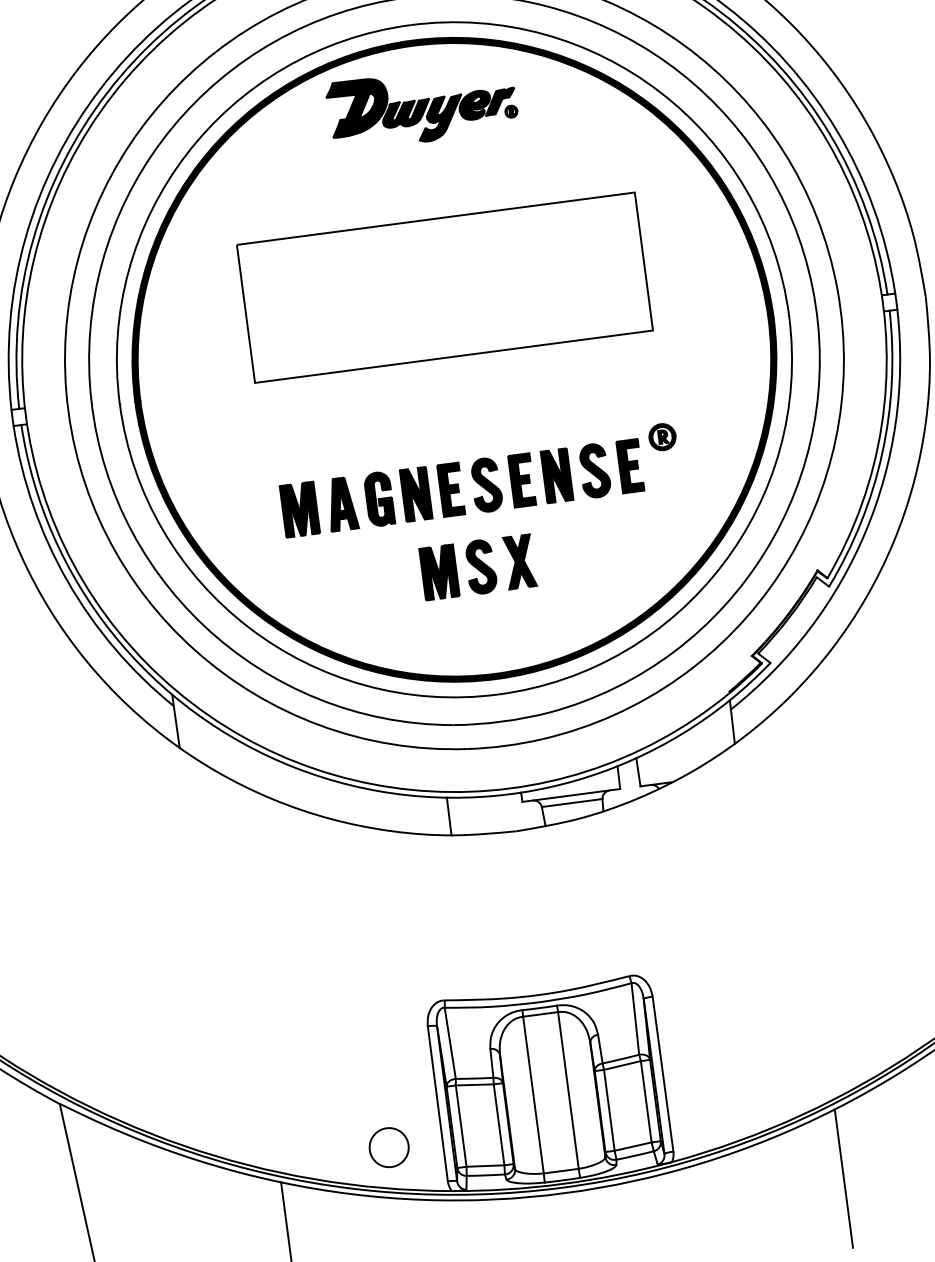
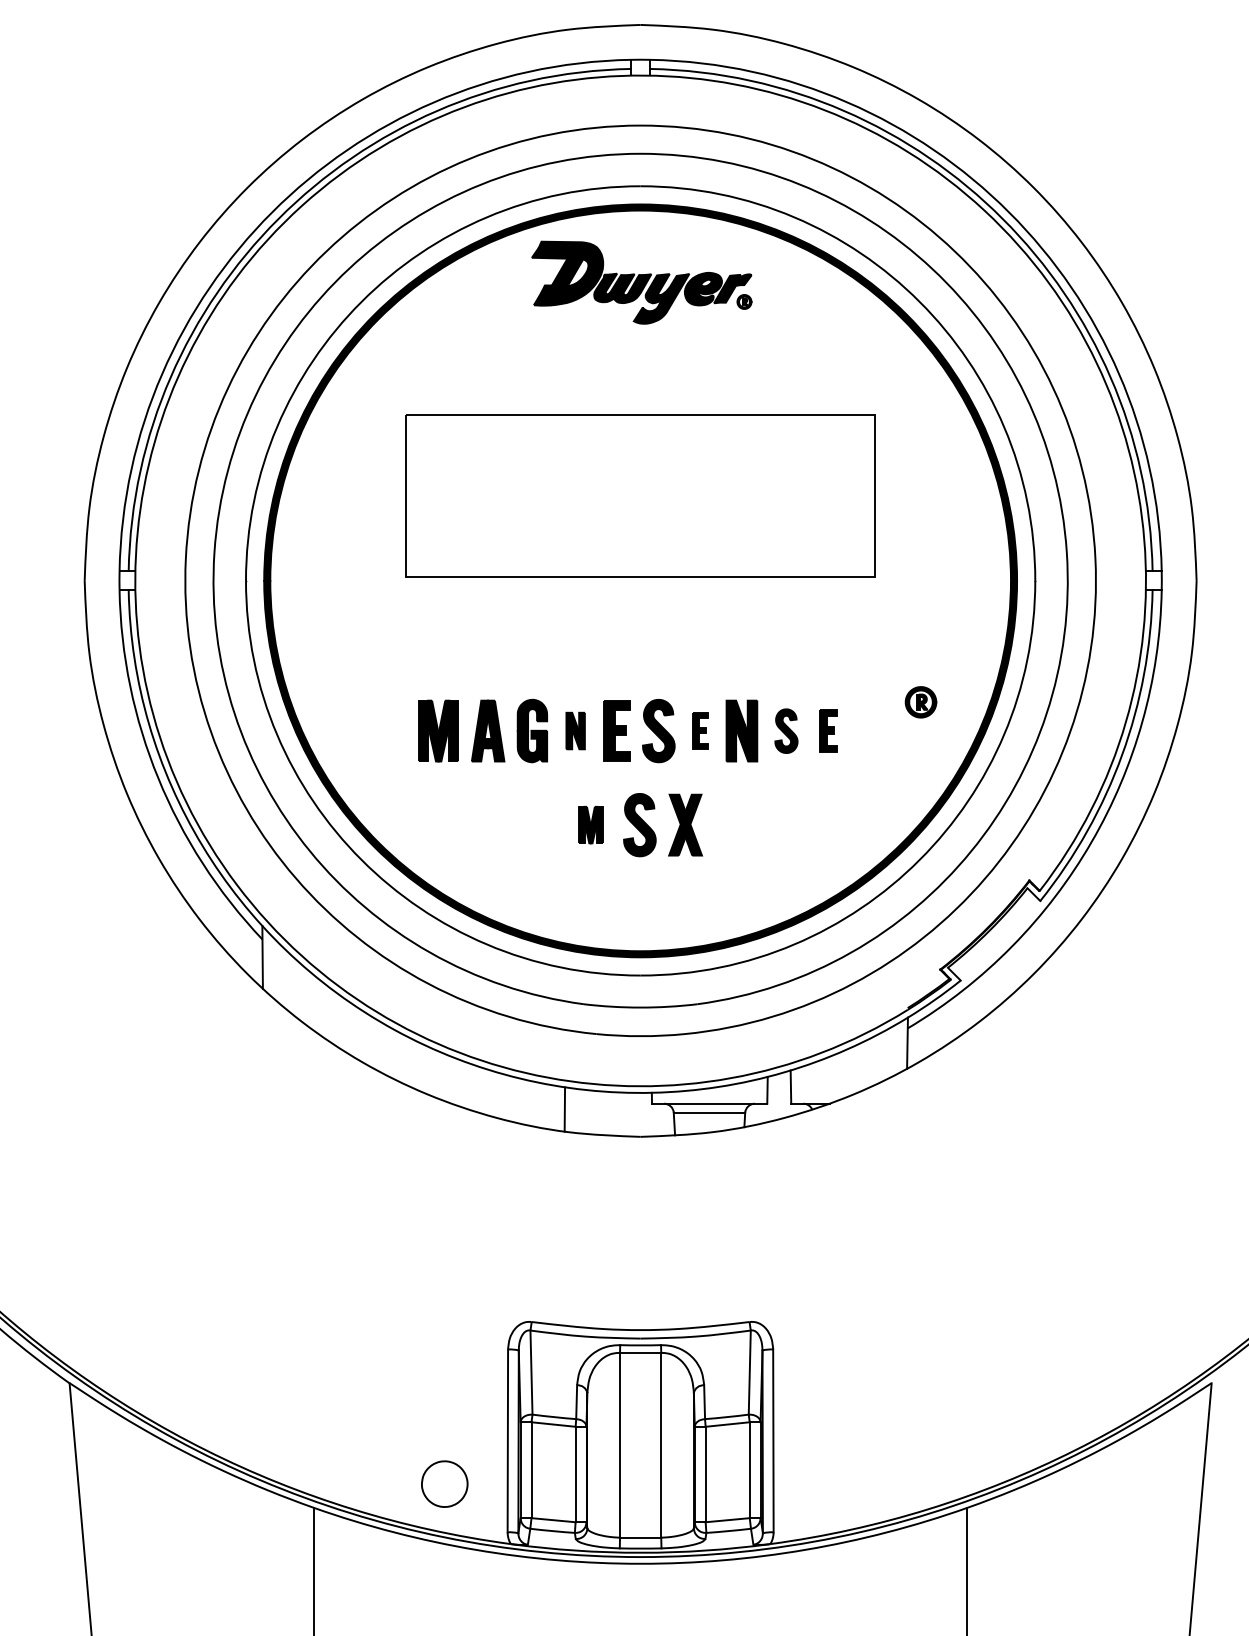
part: (662, 437) -> (920, 702), moved
part: (630, 465) -> (828, 730), size x0.7
part: (594, 471) -> (786, 731), size x0.7
part: (521, 479) -> (700, 730), size x0.6
part: (415, 493) -> (575, 730), size x0.6
part: (439, 571) -> (590, 824), size x0.6

